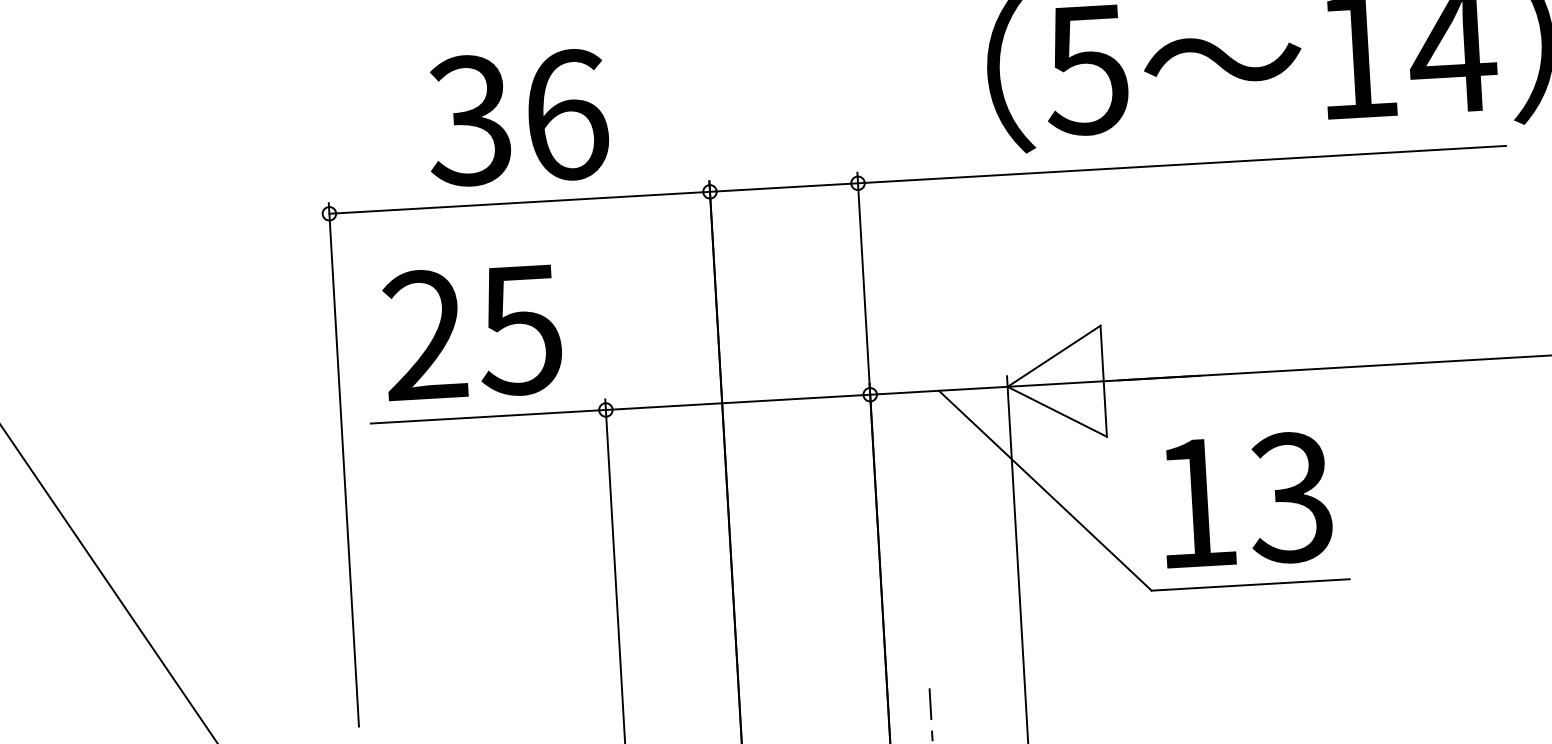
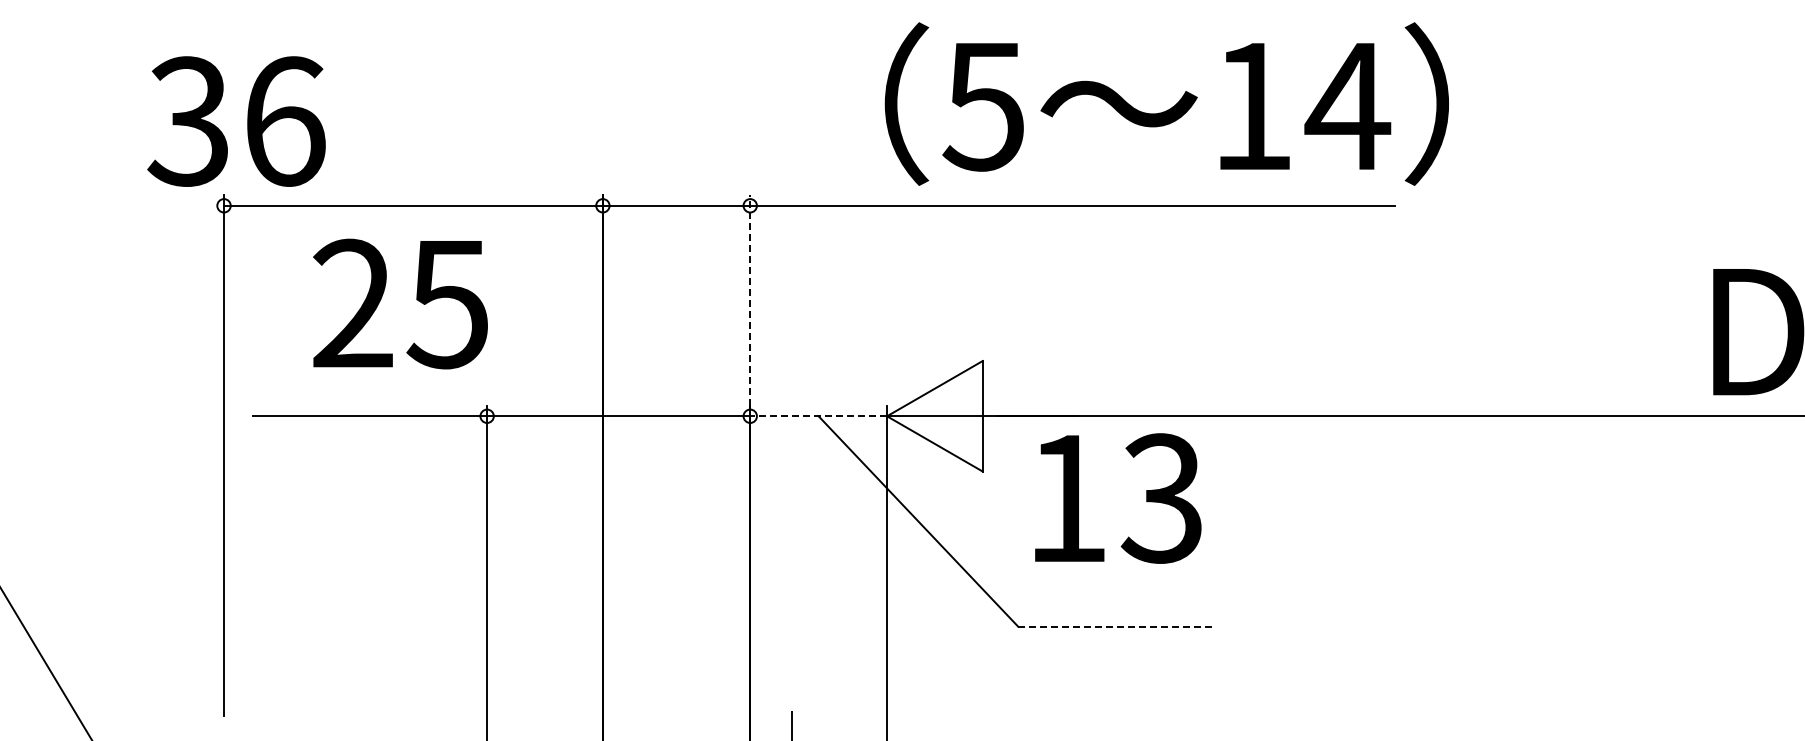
text: (517, 117) -> (236, 121), moved
line: (863, 278) -> (750, 300), solid -> dashed
text: (472, 332) -> (400, 303), moved
line: (938, 391) -> (818, 416), solid -> dashed
text: (1247, 500) -> (1118, 498), moved
line: (1250, 584) -> (1116, 626), solid -> dashed

